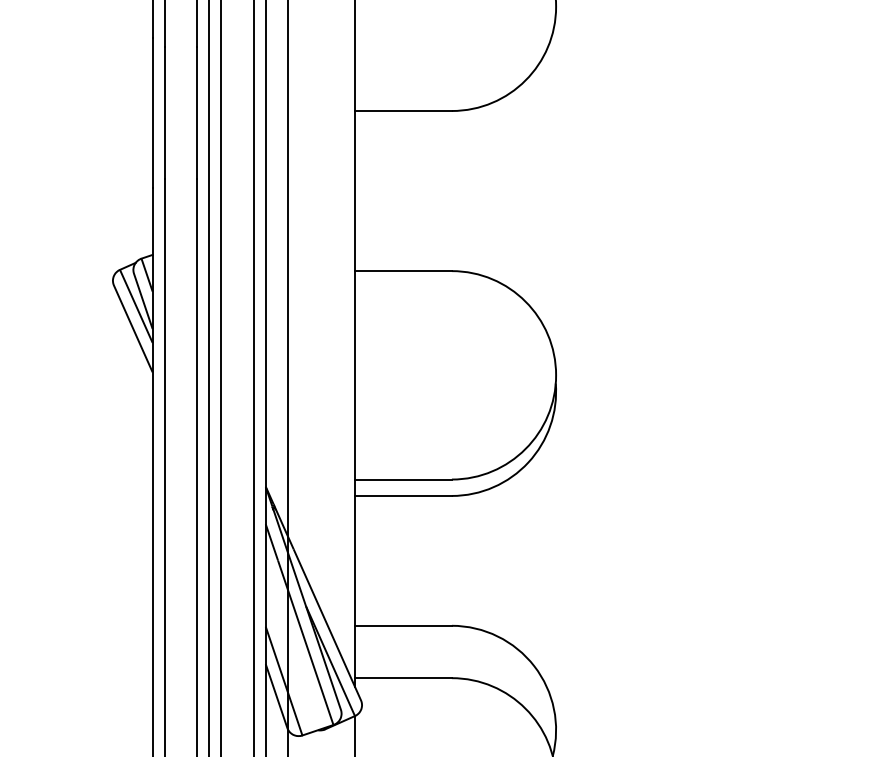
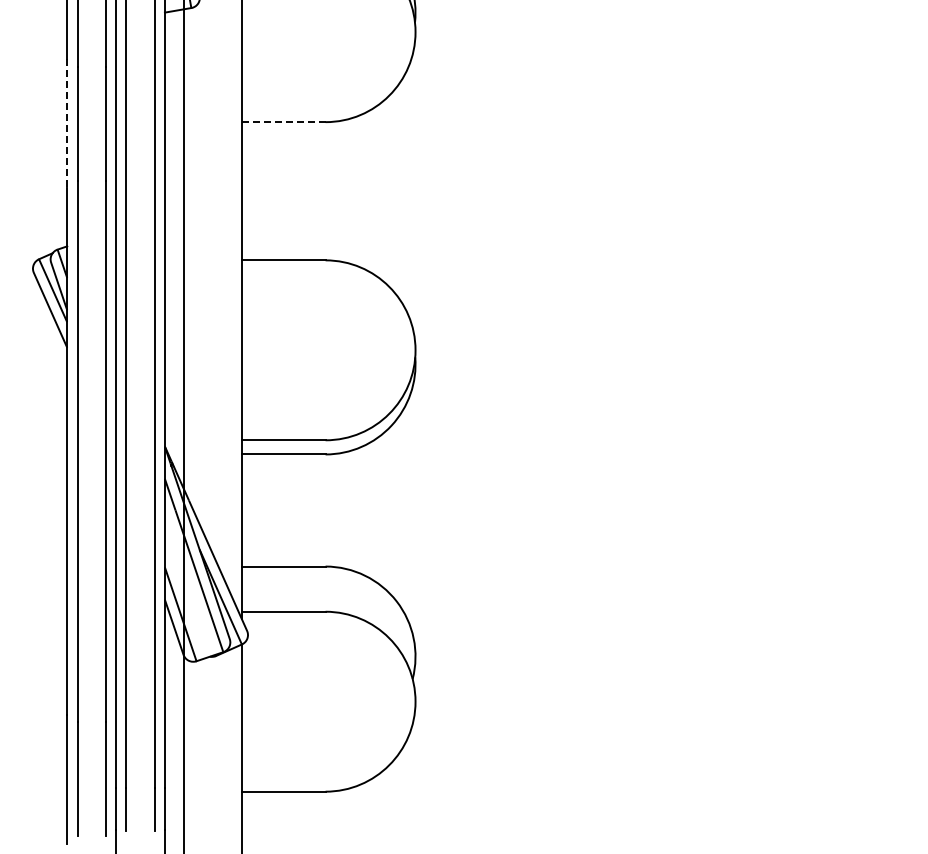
line: (403, 111) -> (283, 122), solid -> dashed
line: (152, 112) -> (67, 123), solid -> dashed

